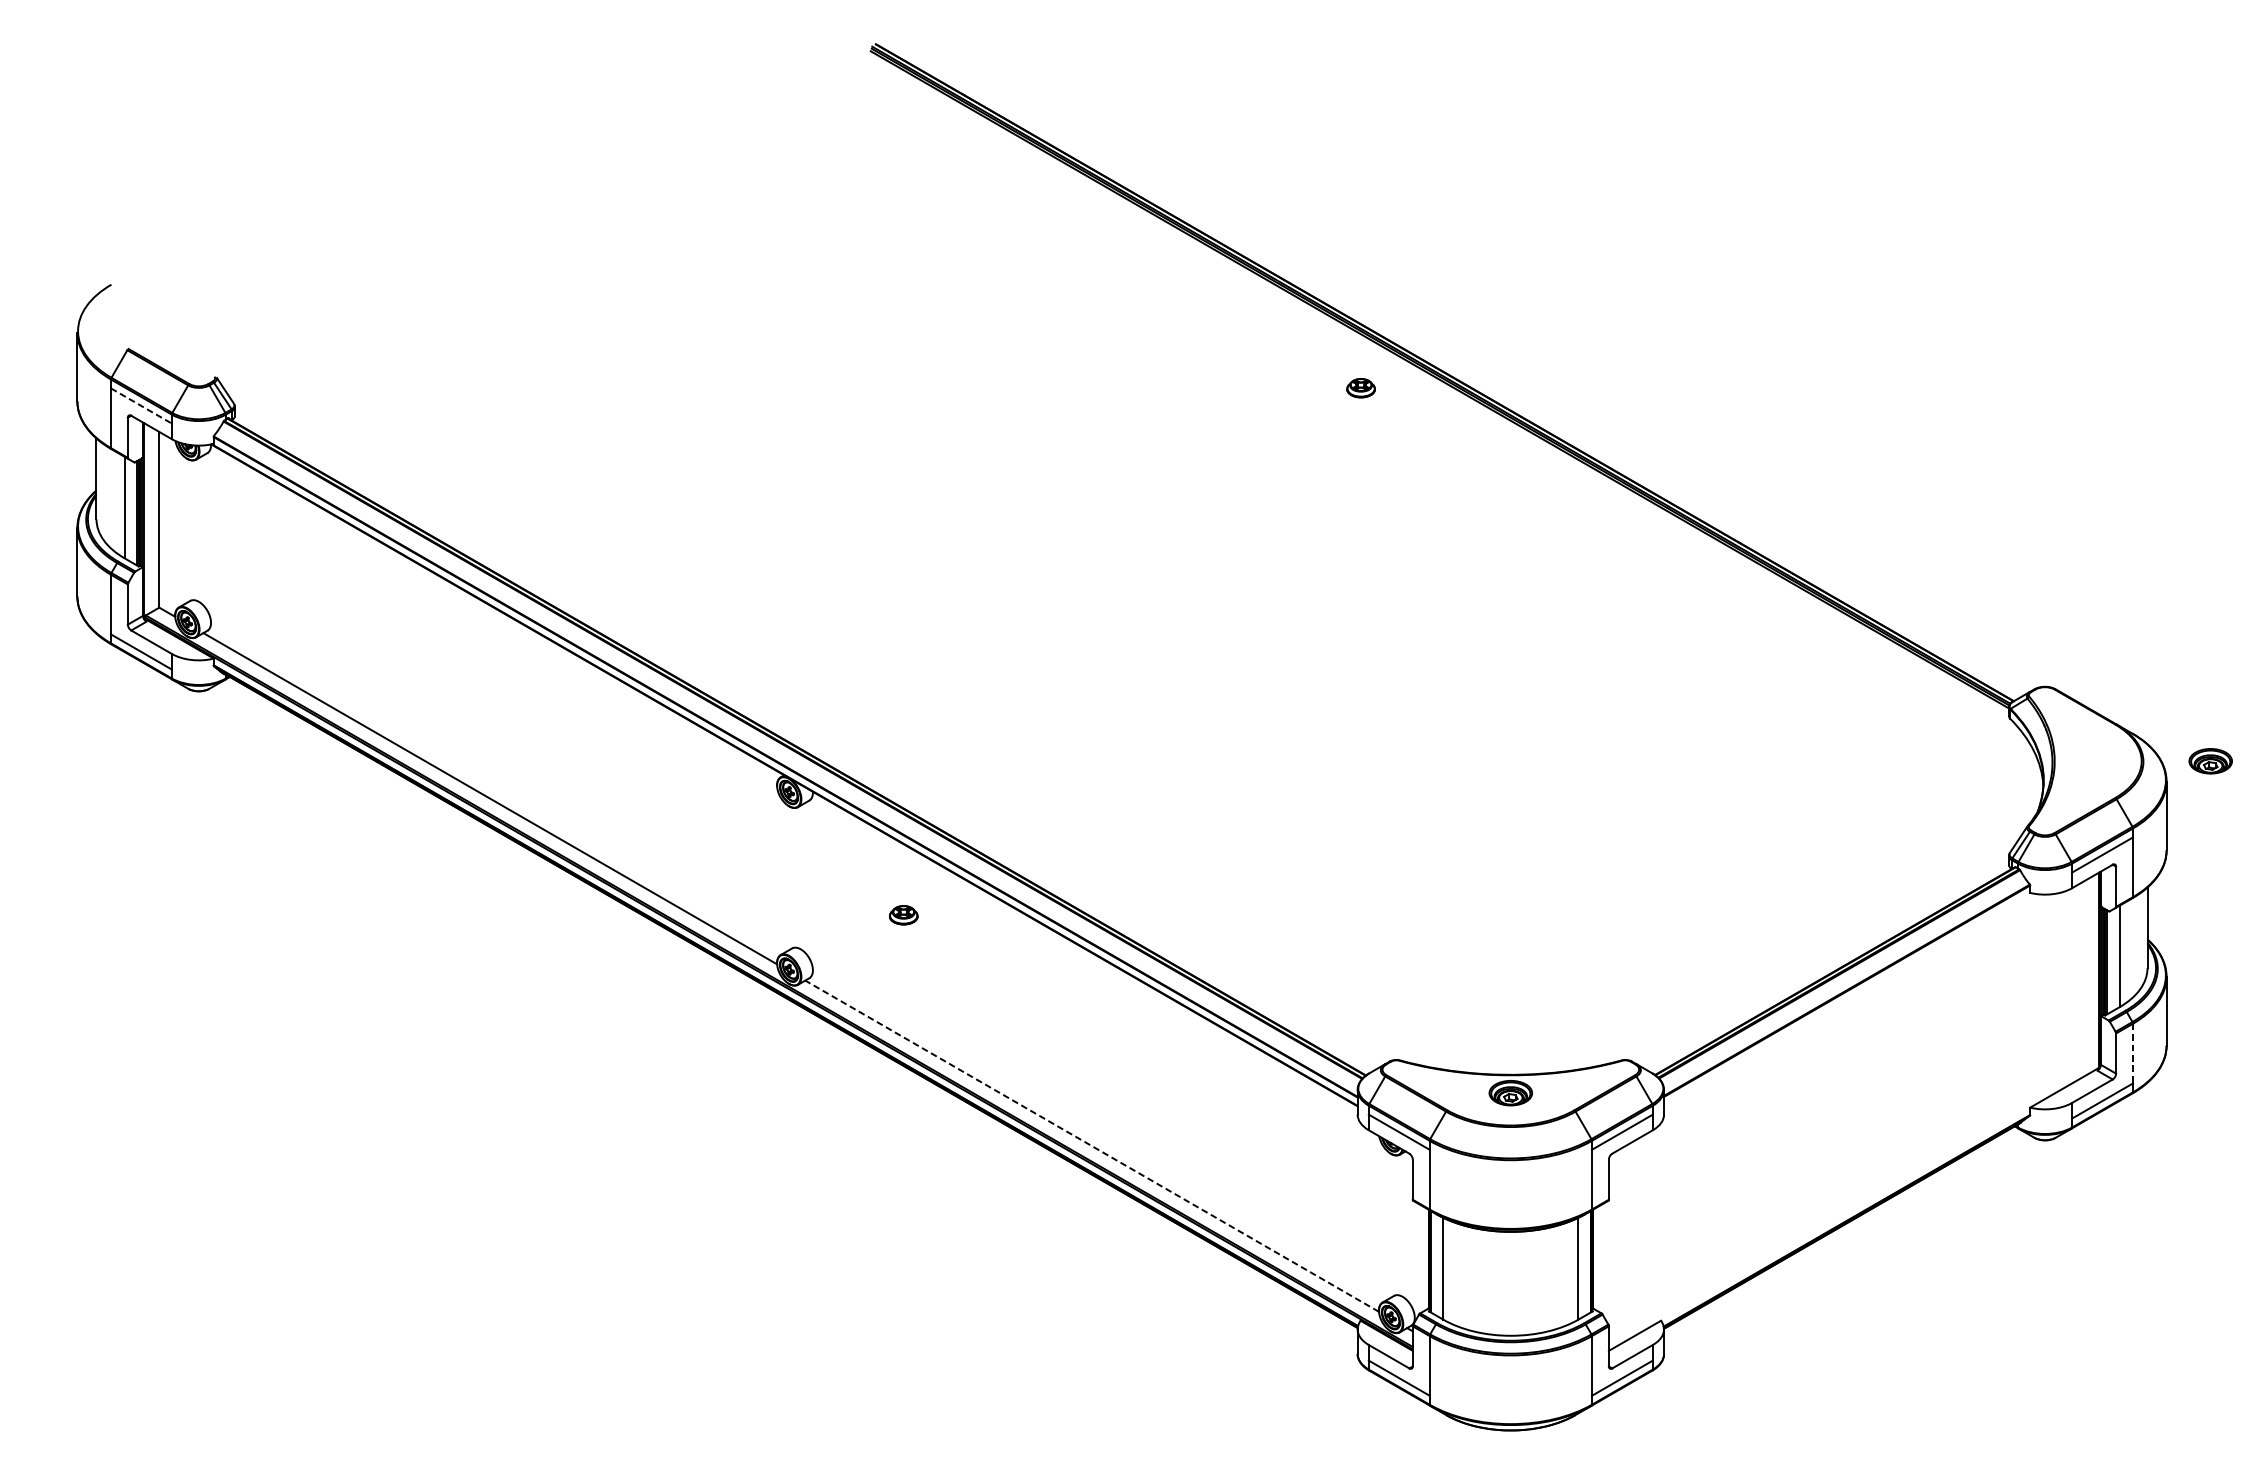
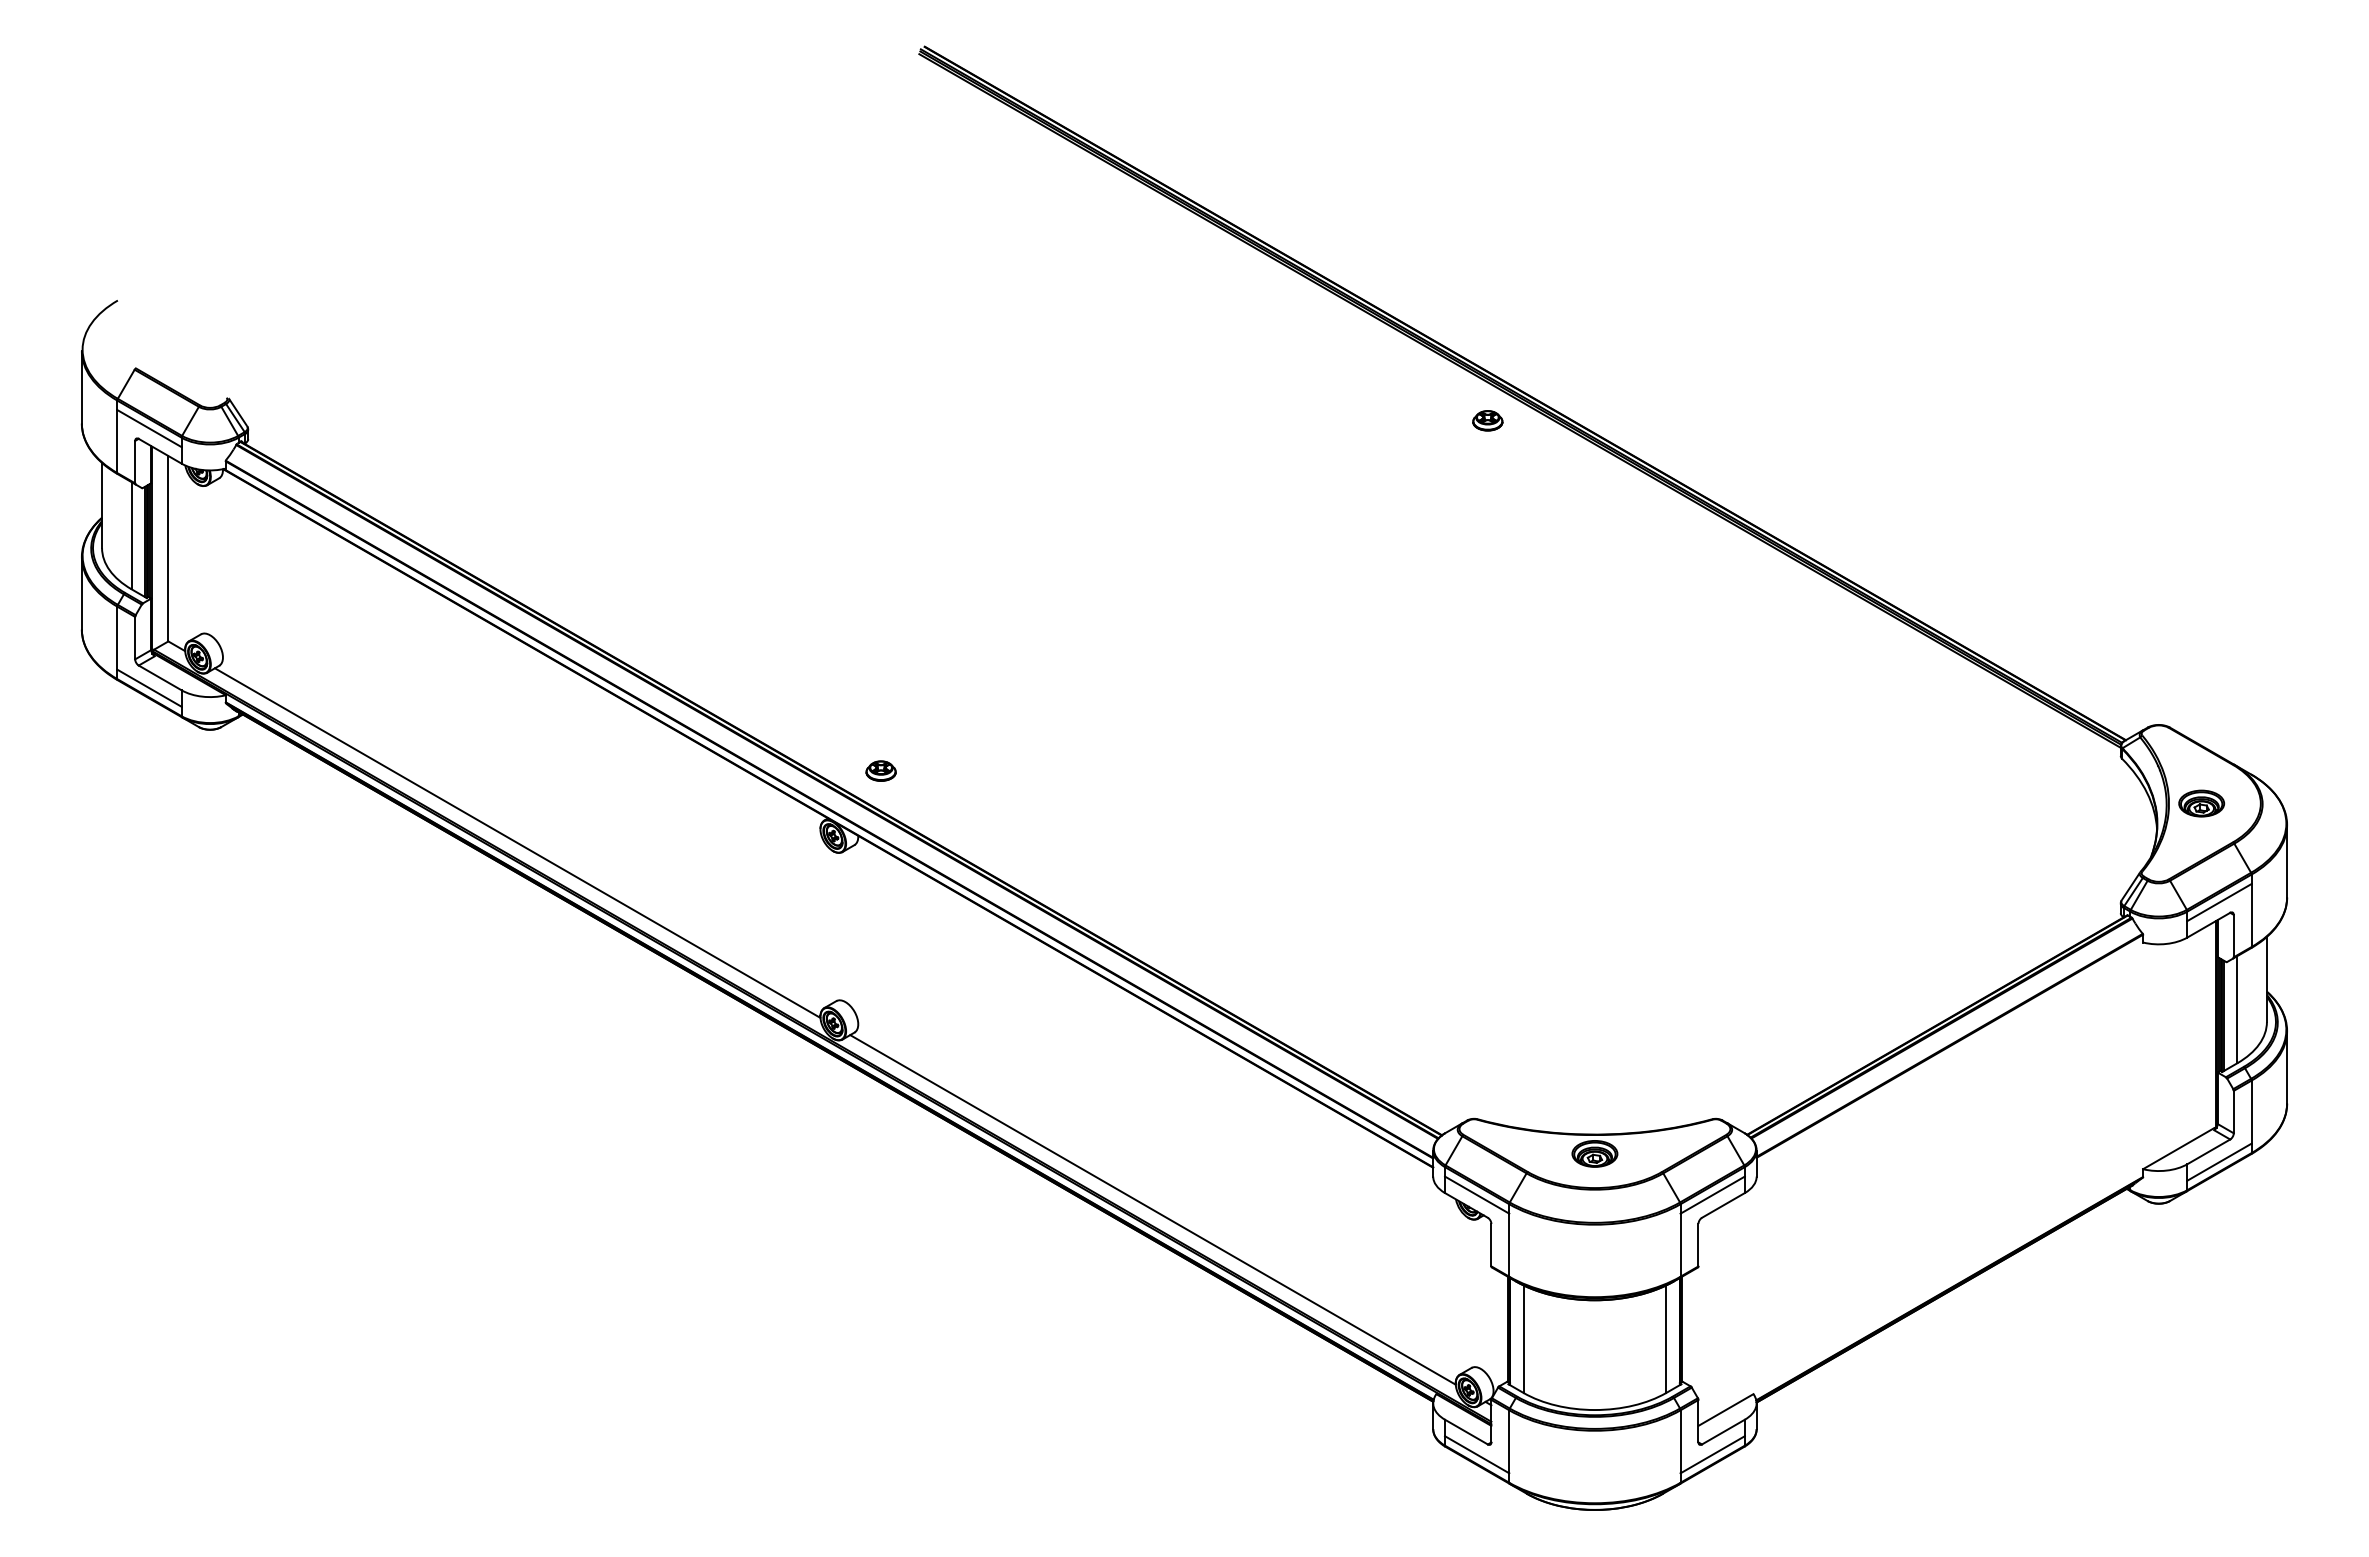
part: (1360, 387) -> (1487, 420), moved
line: (141, 405) -> (149, 428), dashed -> solid
part: (2210, 761) -> (2201, 803), moved
part: (903, 914) -> (880, 770), moved
line: (2132, 1053) -> (2251, 1112), dashed -> solid
line: (1092, 1145) -> (1153, 1209), dashed -> solid

